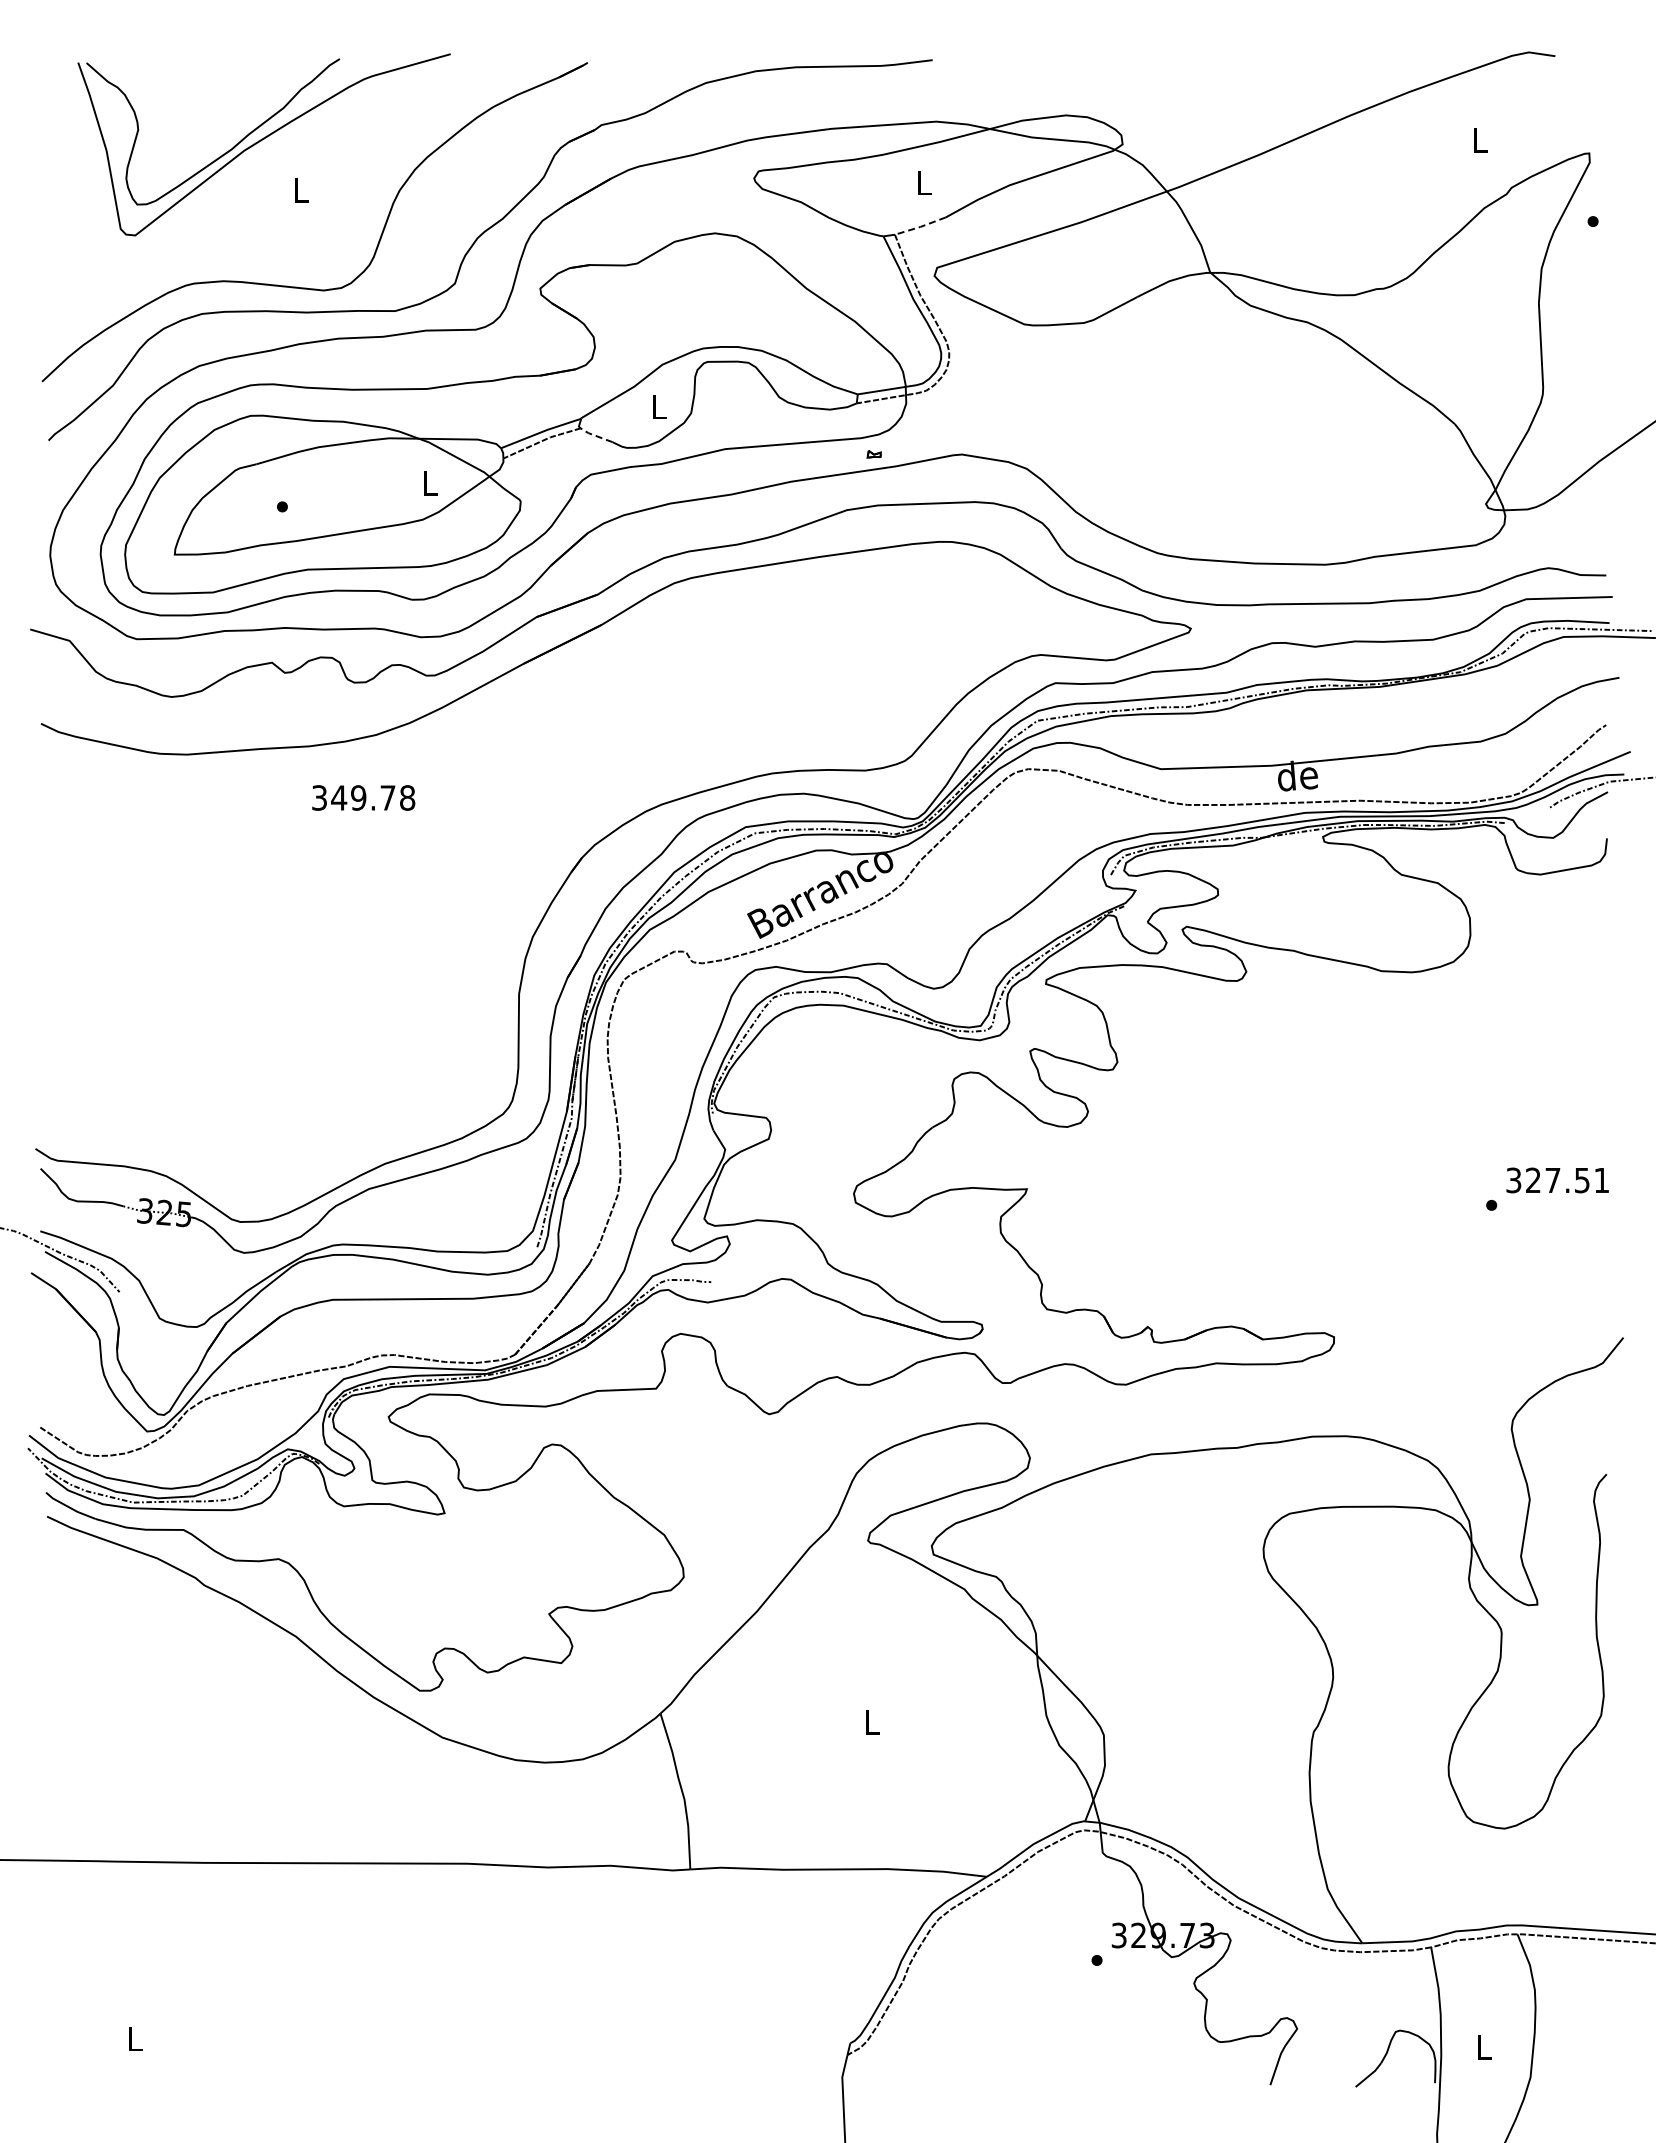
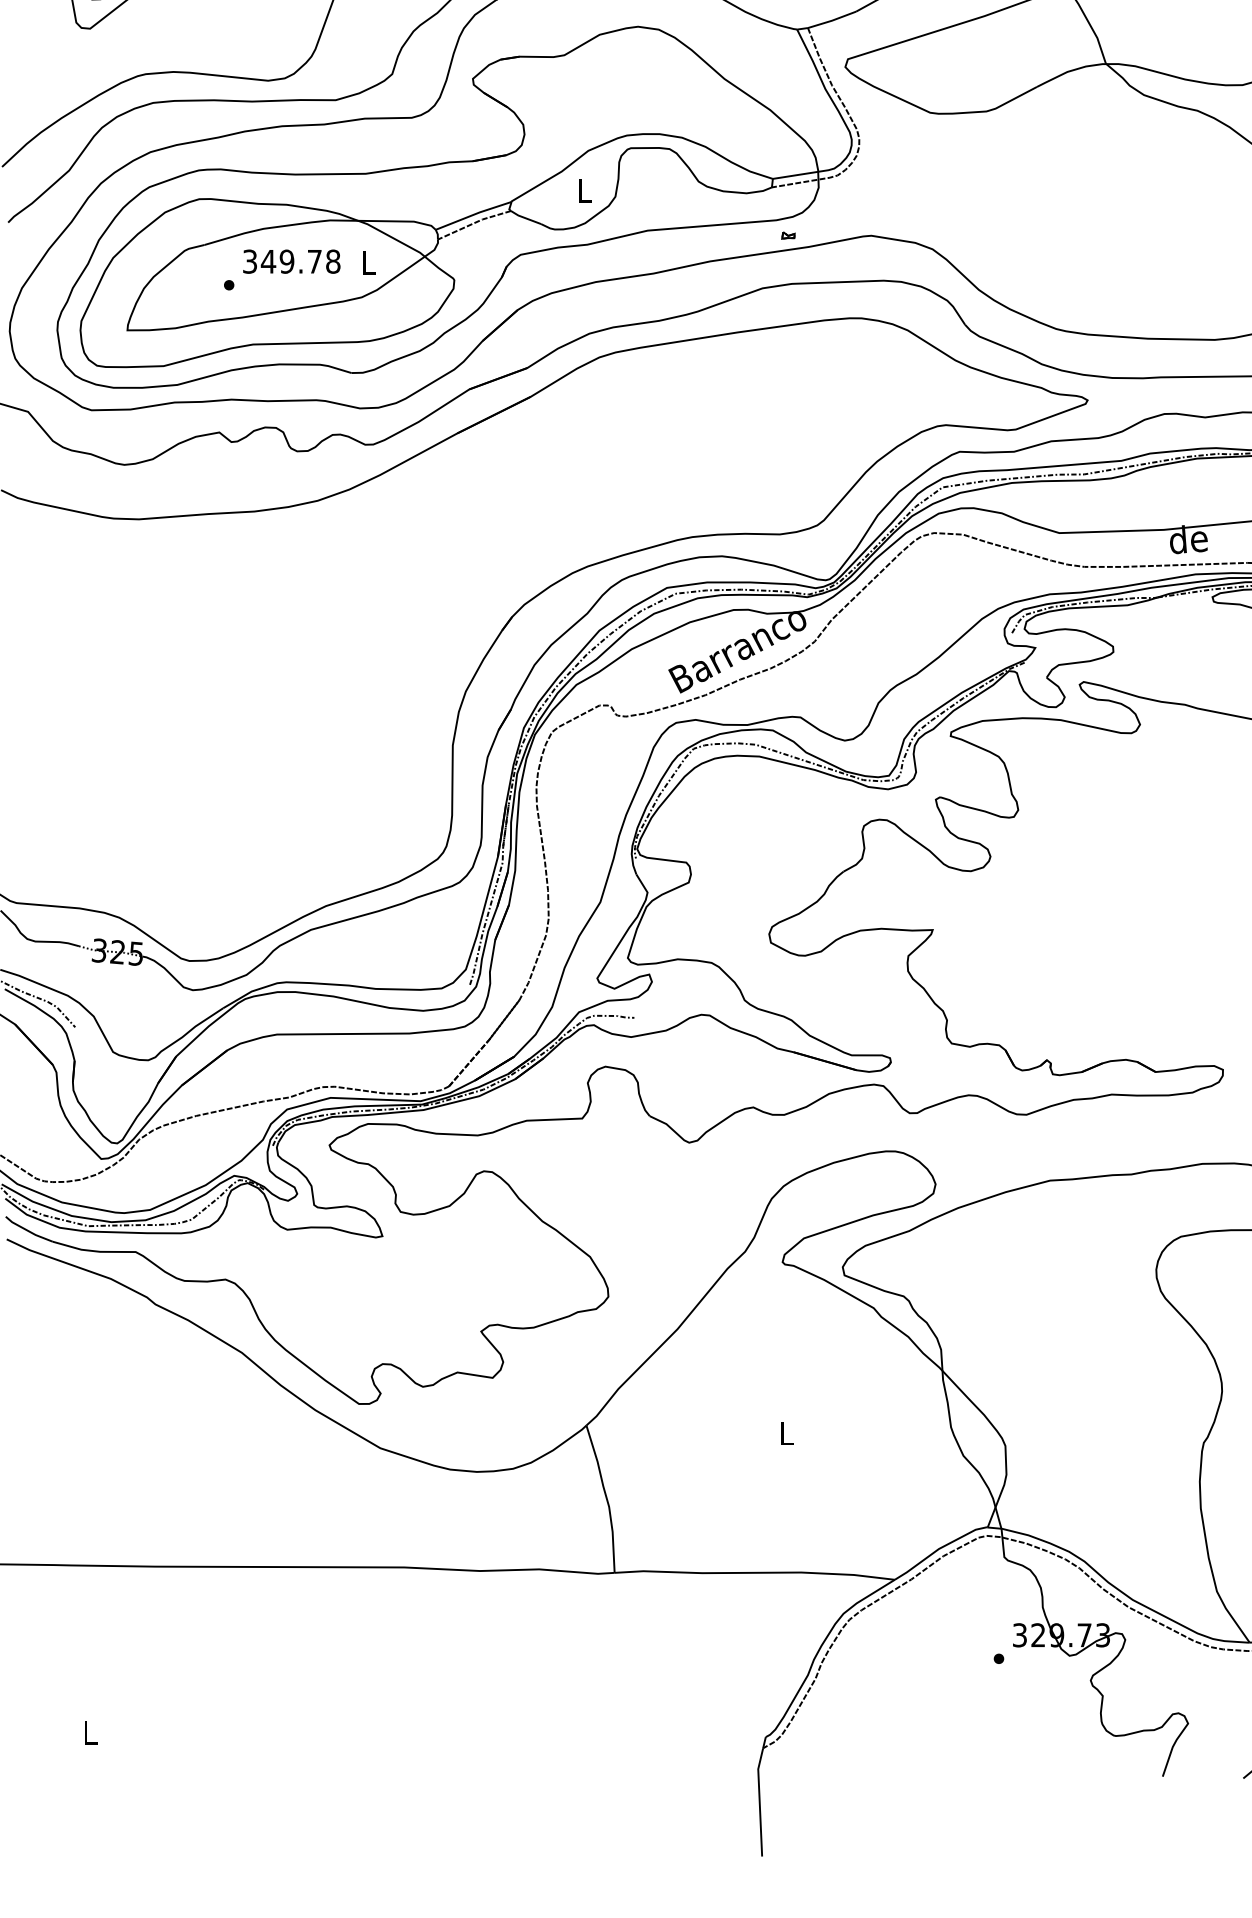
line: (920, 226) -> (832, 20), dashed -> solid
line: (594, 435) -> (524, 217), dashed -> solid
text: (363, 797) -> (291, 261), moved

